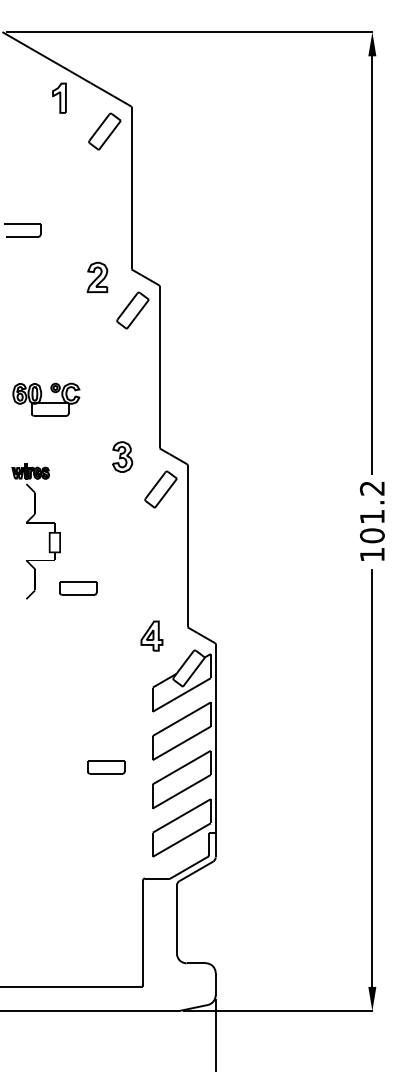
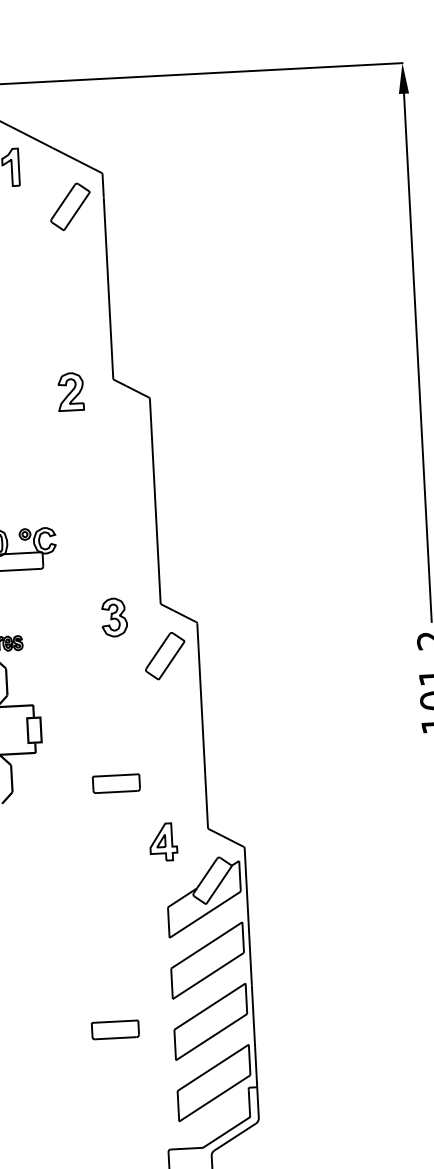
part: (132, 310) -> (117, 431), removed
part: (78, 588) -> (116, 784), moved
part: (106, 767) -> (115, 1030), moved

